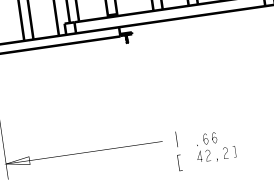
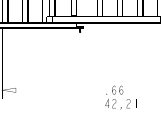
part: (214, 146) -> (120, 97), size x1.43

